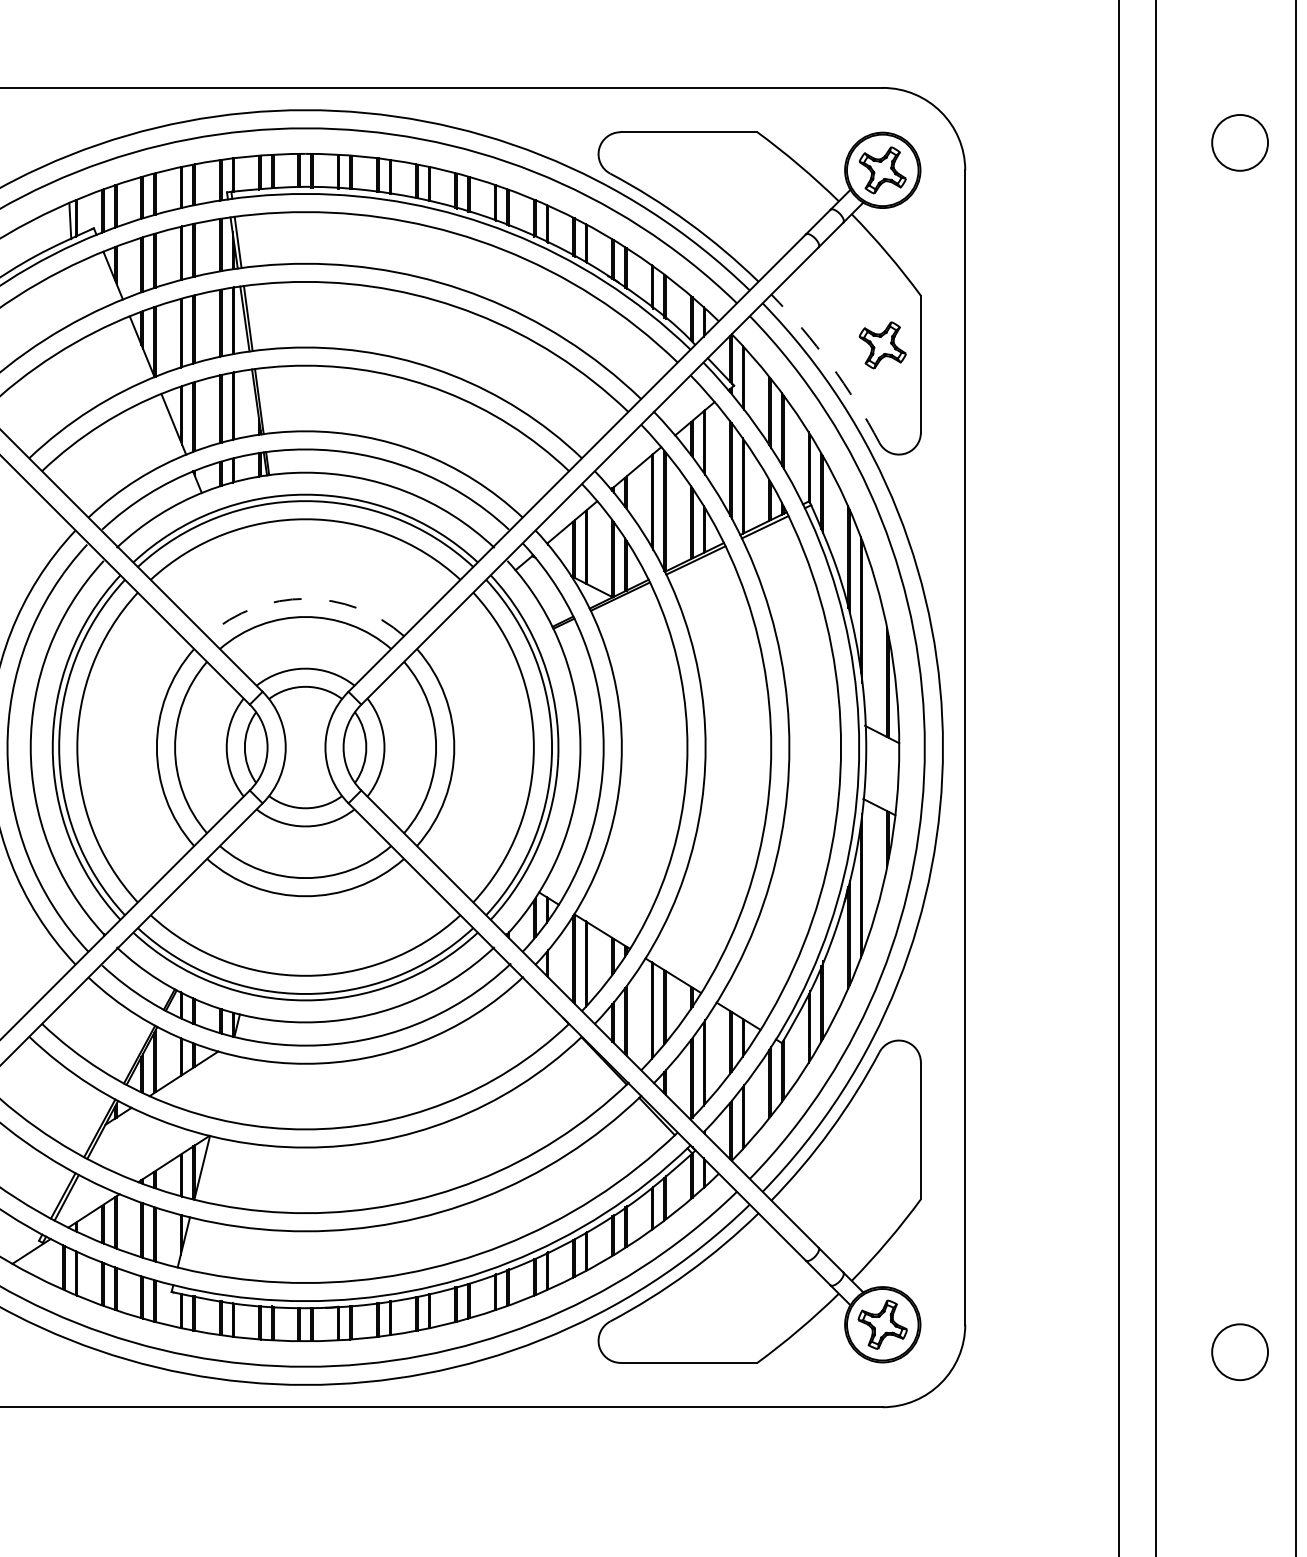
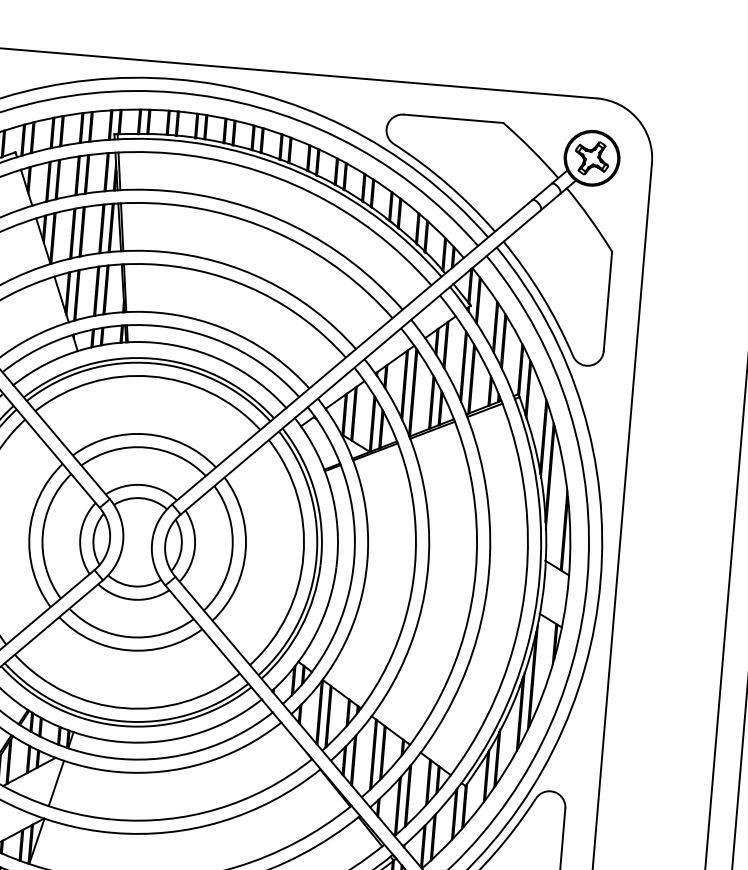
part: (882, 345) -> (581, 285), removed
arc: (830, 364) -> (542, 296), dashed -> solid
arc: (305, 598) -> (146, 434), dashed -> solid
line: (222, 1086) -> (56, 783), added

